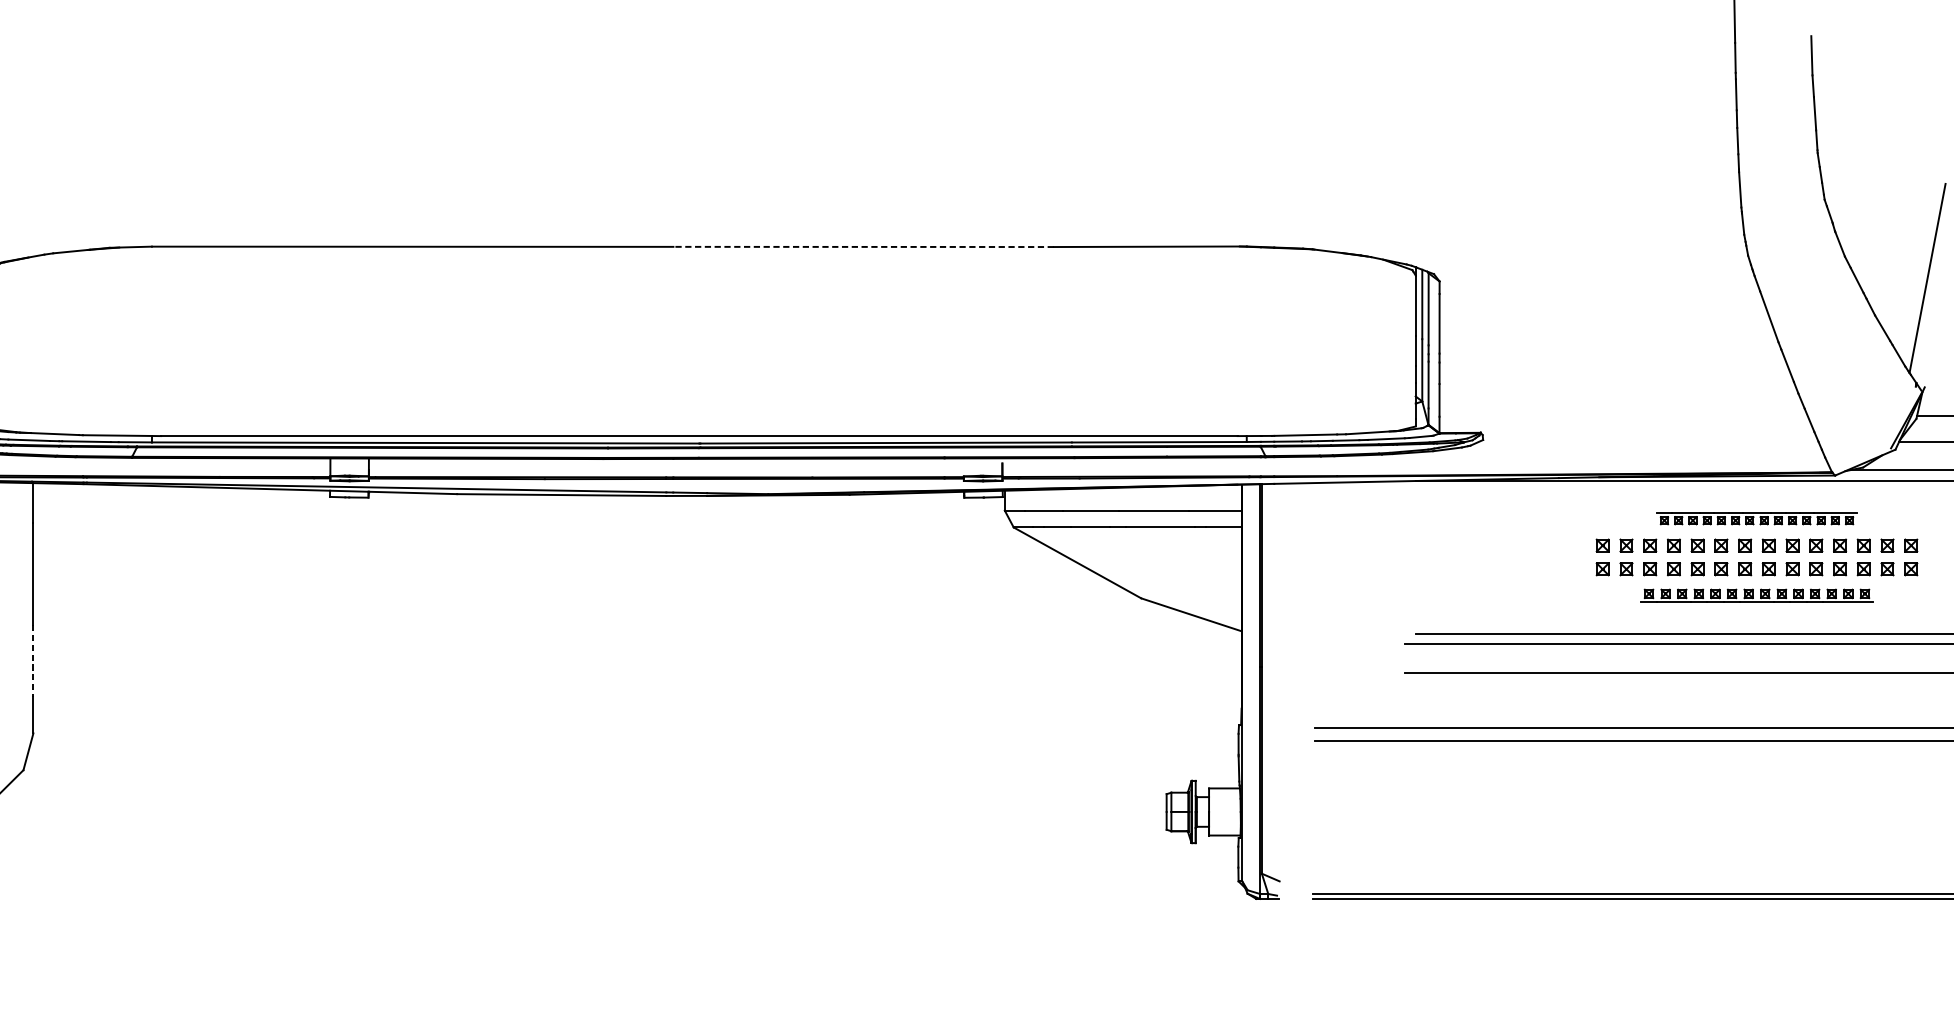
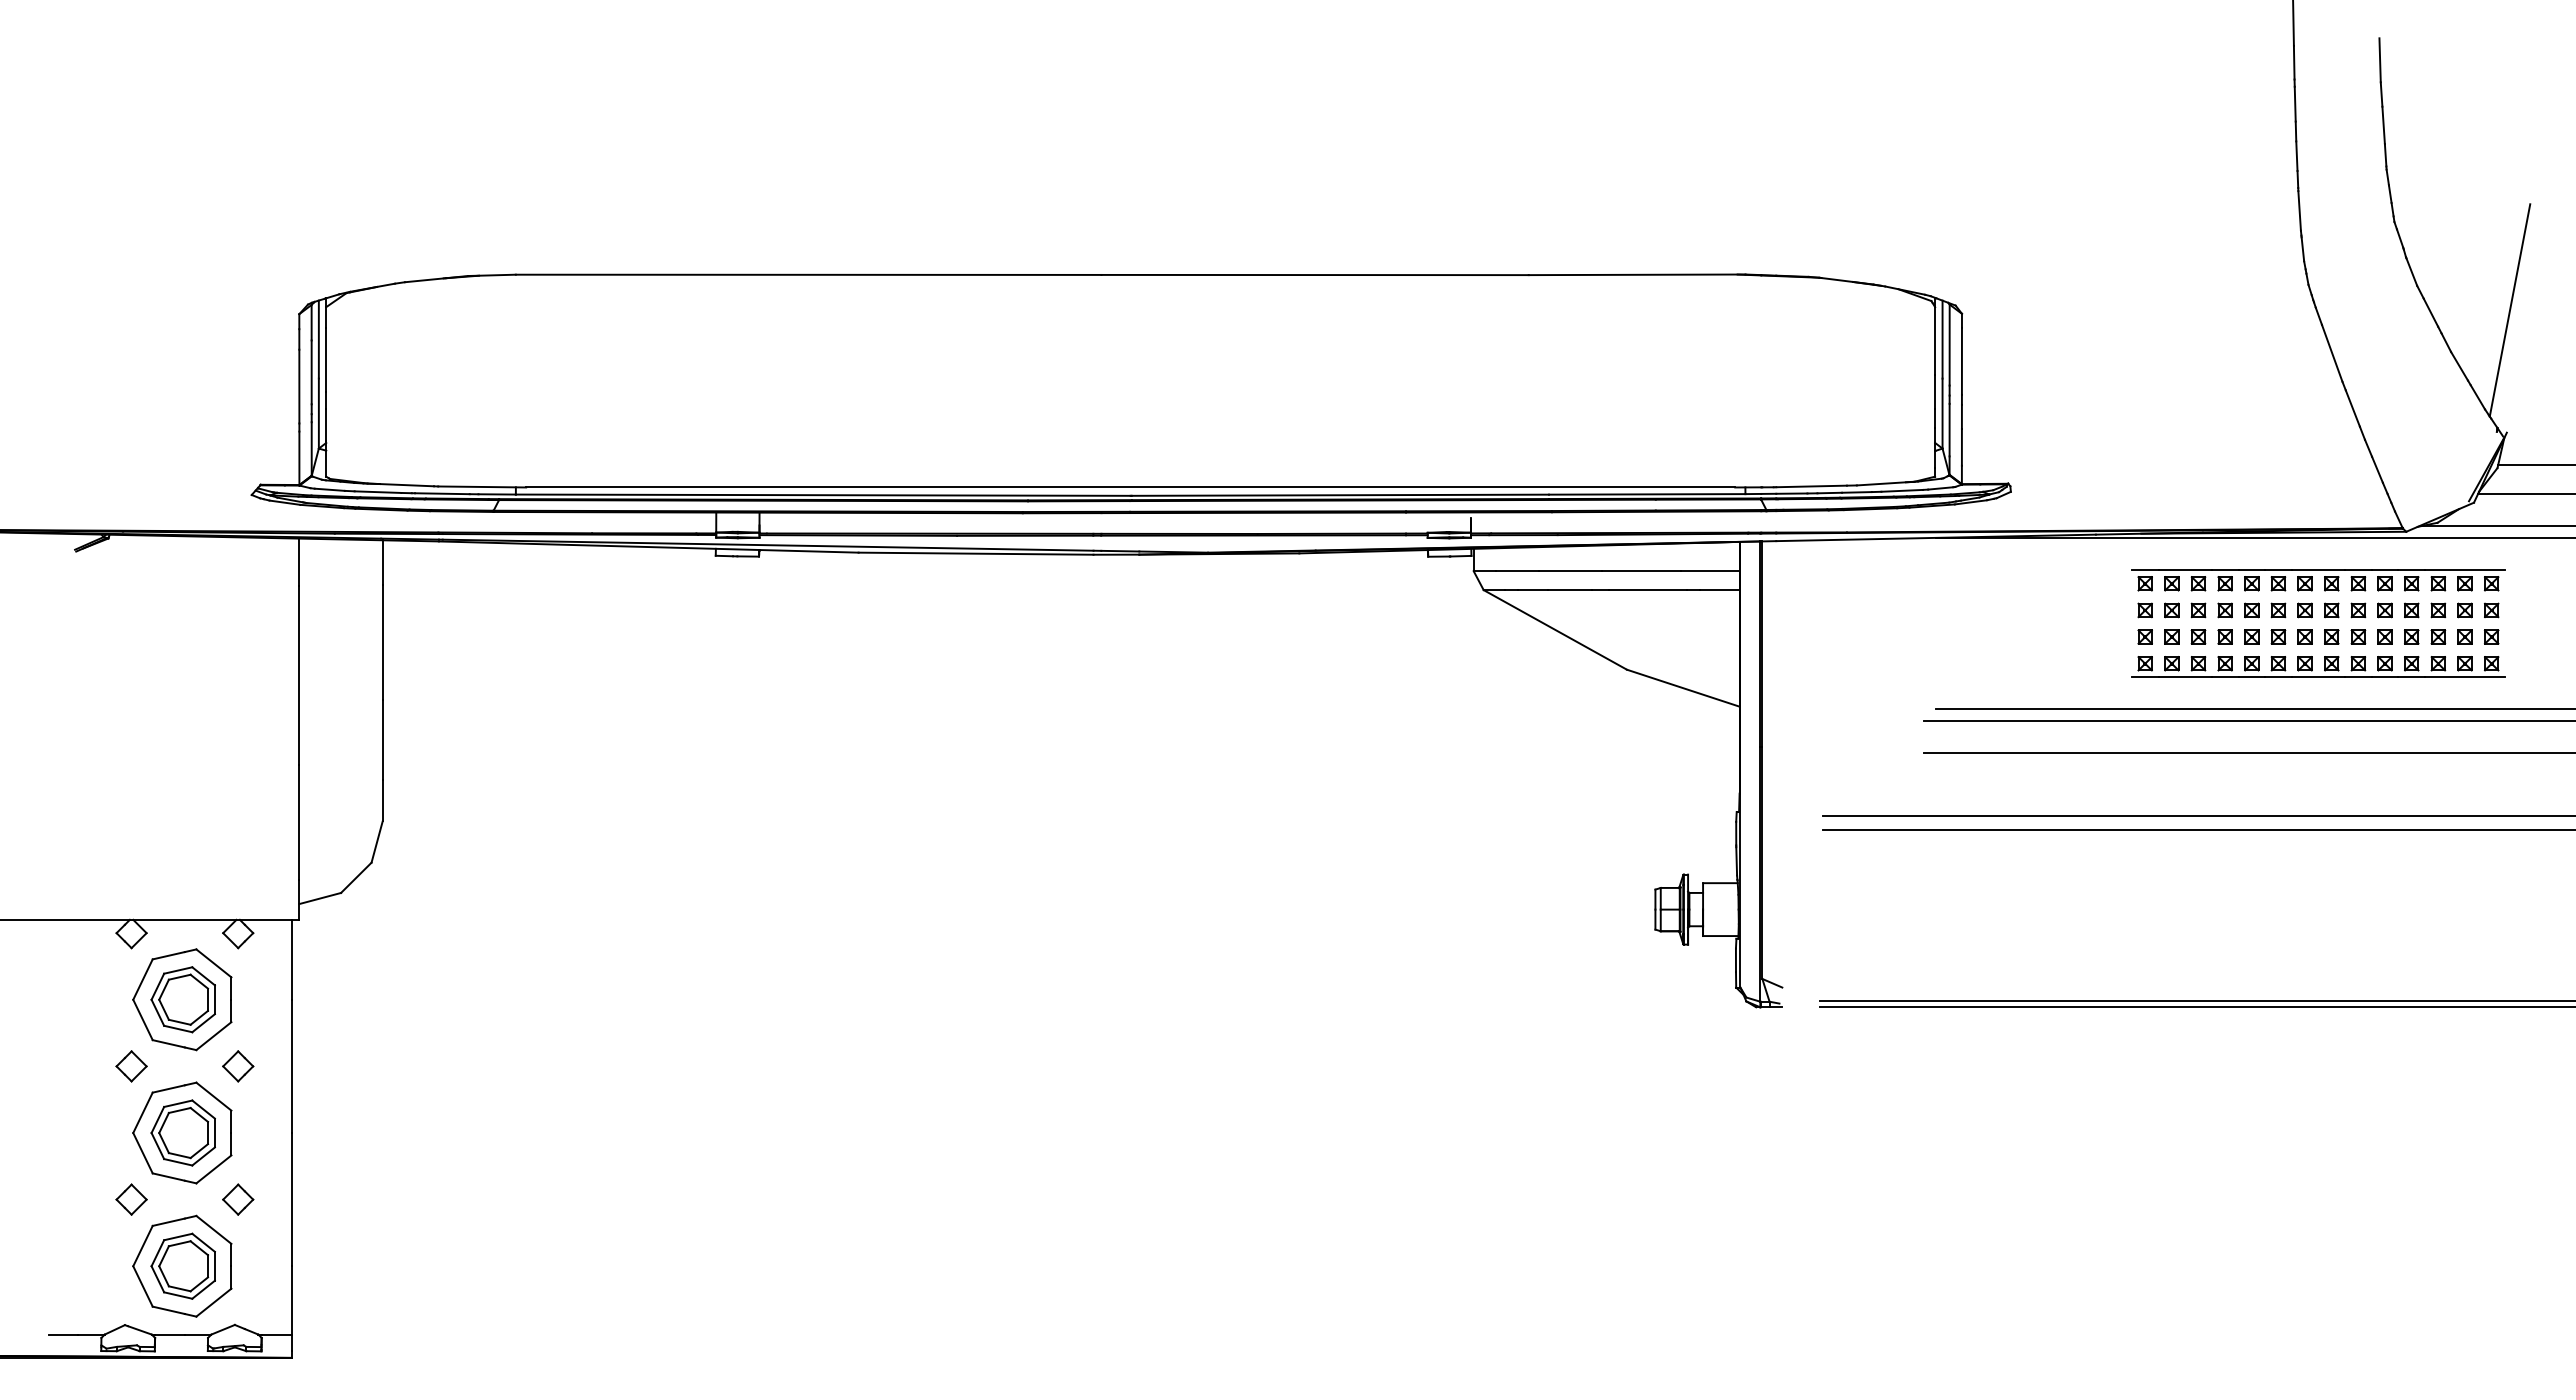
line: (863, 247) -> (1315, 275), dashed -> solid
part: (1757, 518) -> (2318, 580), size x1.67
part: (1757, 595) -> (2318, 666), size x1.43
line: (33, 661) -> (382, 740), dashed -> solid

